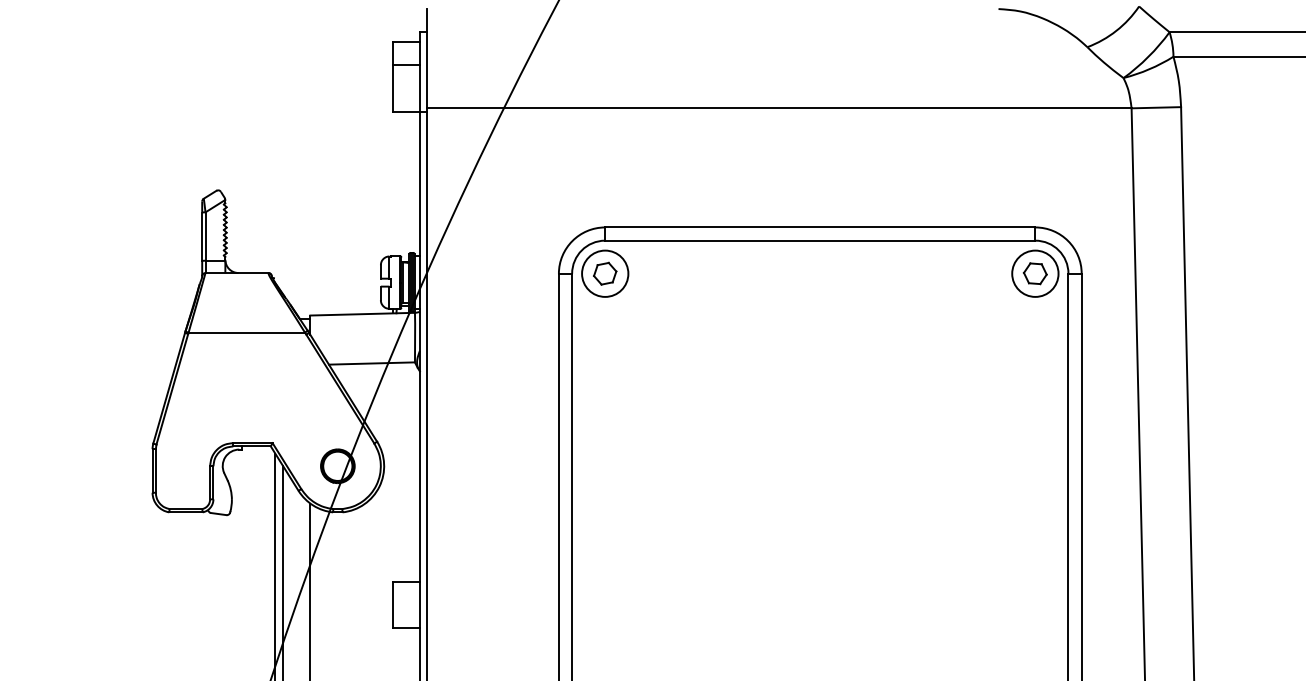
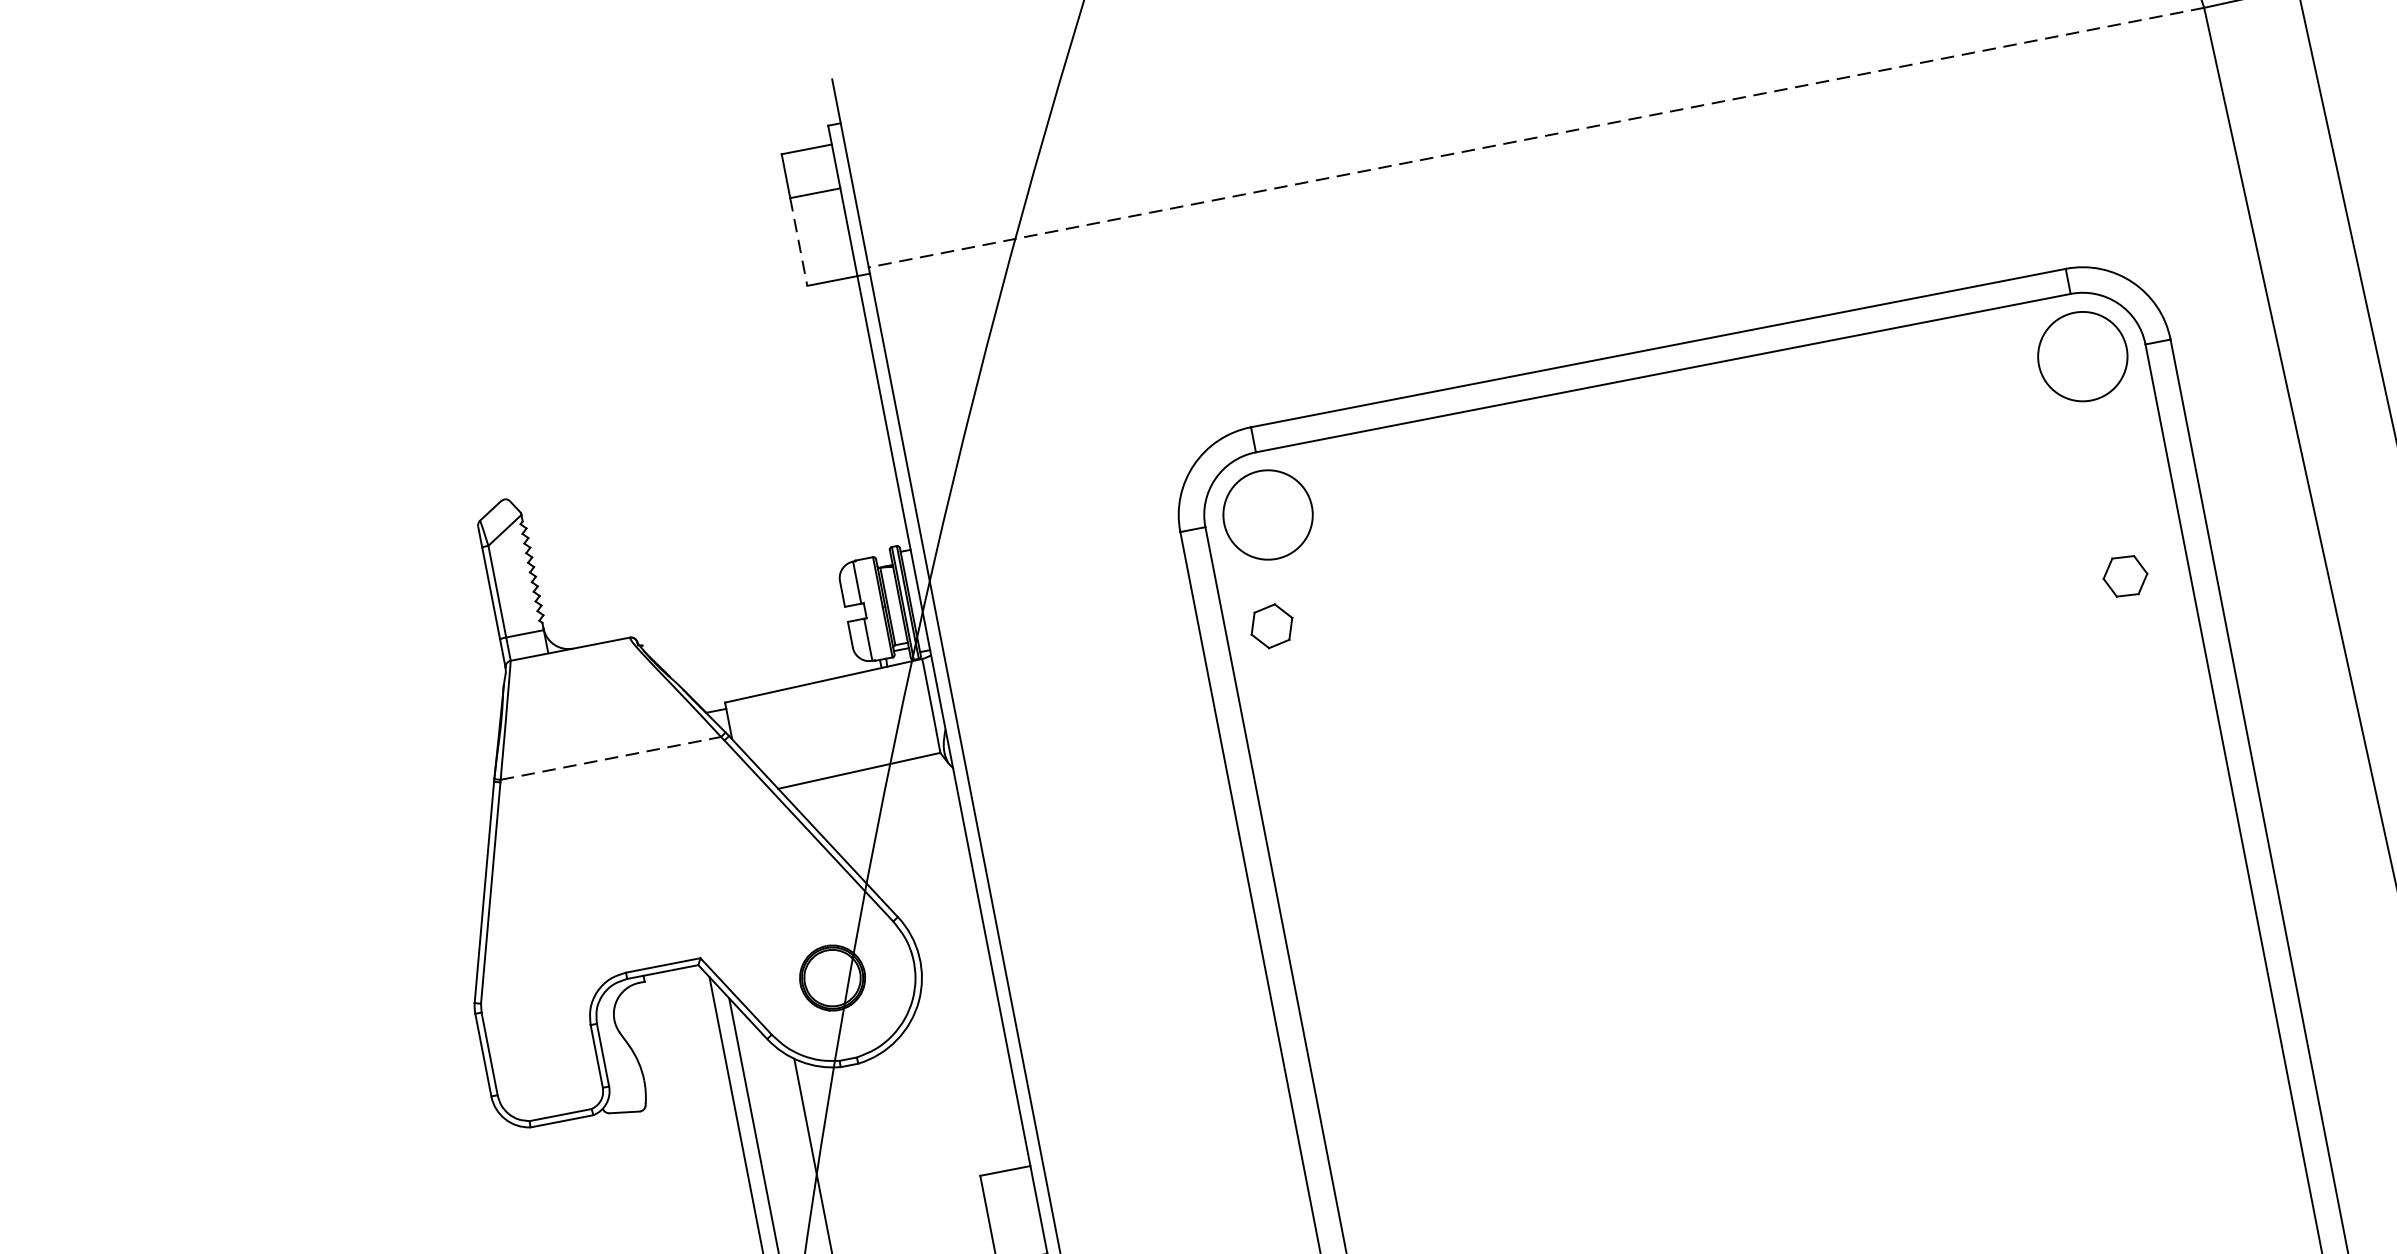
line: (393, 88) -> (798, 242), solid -> dashed
line: (779, 108) -> (1537, 137), solid -> dashed
part: (605, 273) -> (1272, 625), moved
part: (1034, 273) -> (2123, 576), moved
line: (247, 332) -> (612, 757), solid -> dashed

